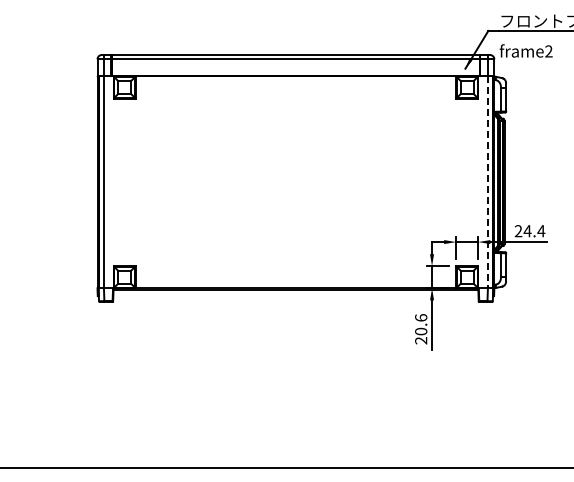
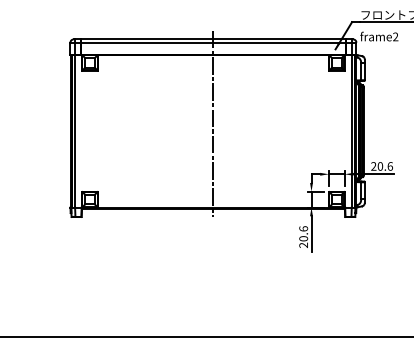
line: (295, 171) -> (213, 123), added
line: (487, 182) -> (351, 131), dashed -> solid
text: (534, 231) -> (385, 166), 24.4 -> 20.6

